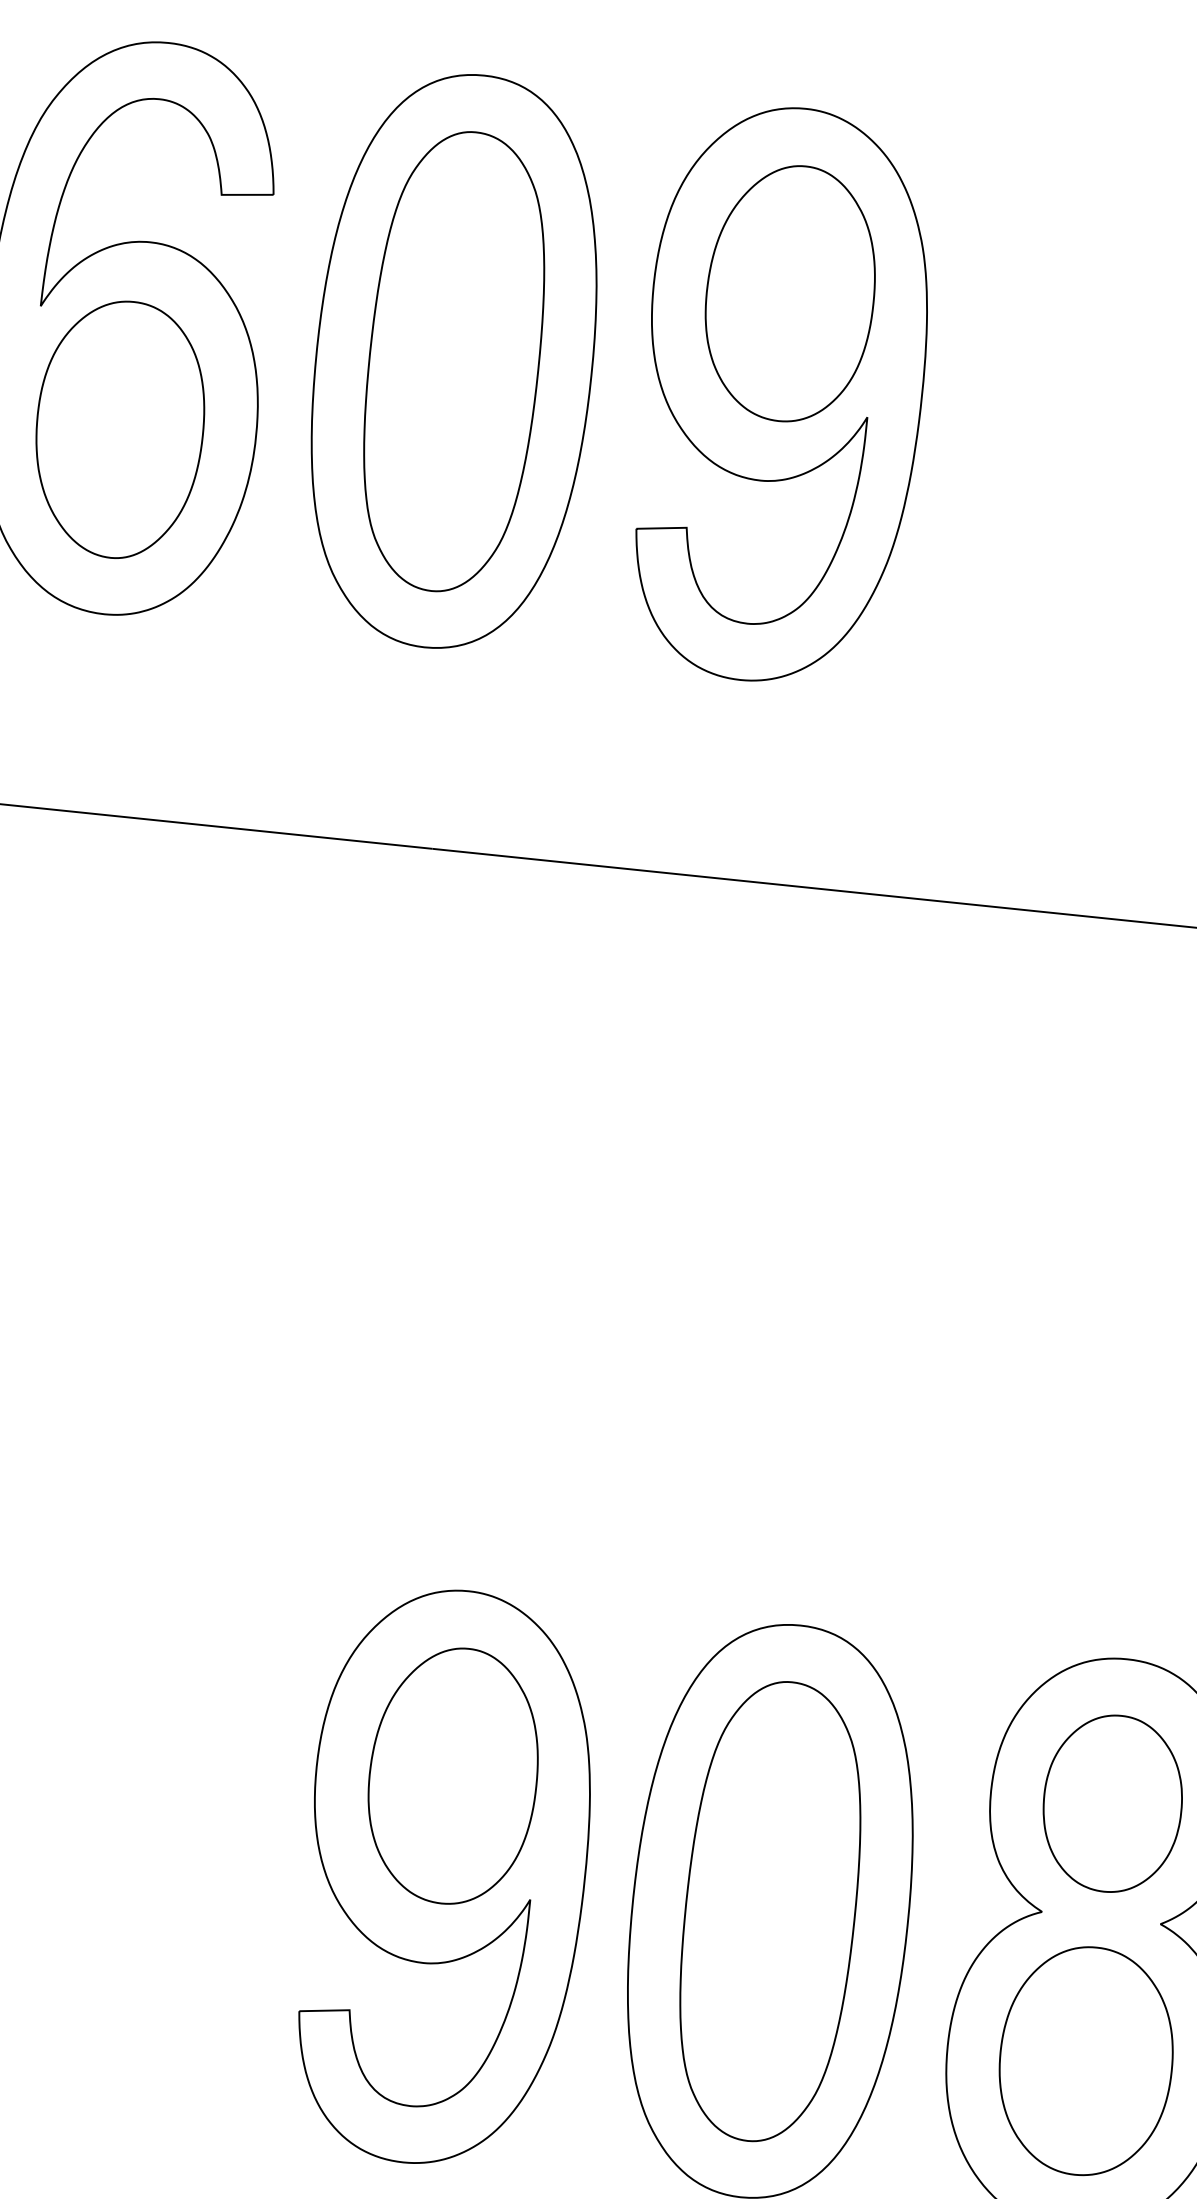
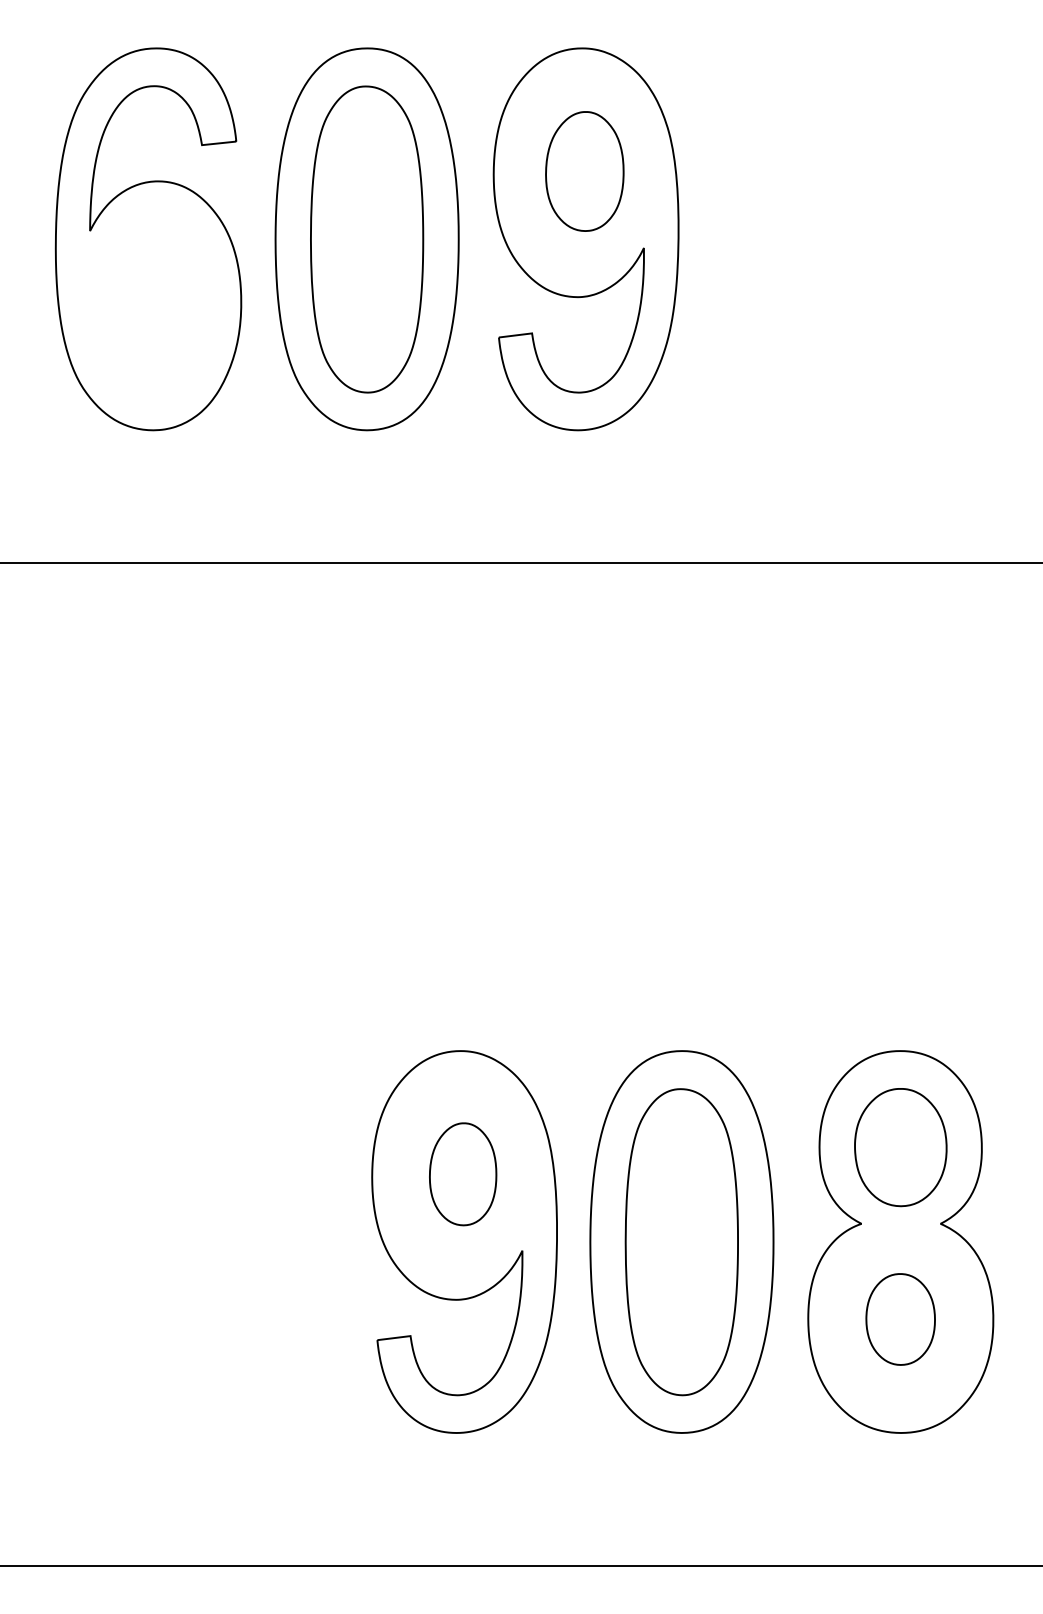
part: (790, 293) -> (584, 171), size x0.7
part: (119, 429) -> (150, 307), removed
part: (452, 1776) -> (462, 1174), size x0.6
part: (1085, 2061) -> (900, 1319), size x0.6

